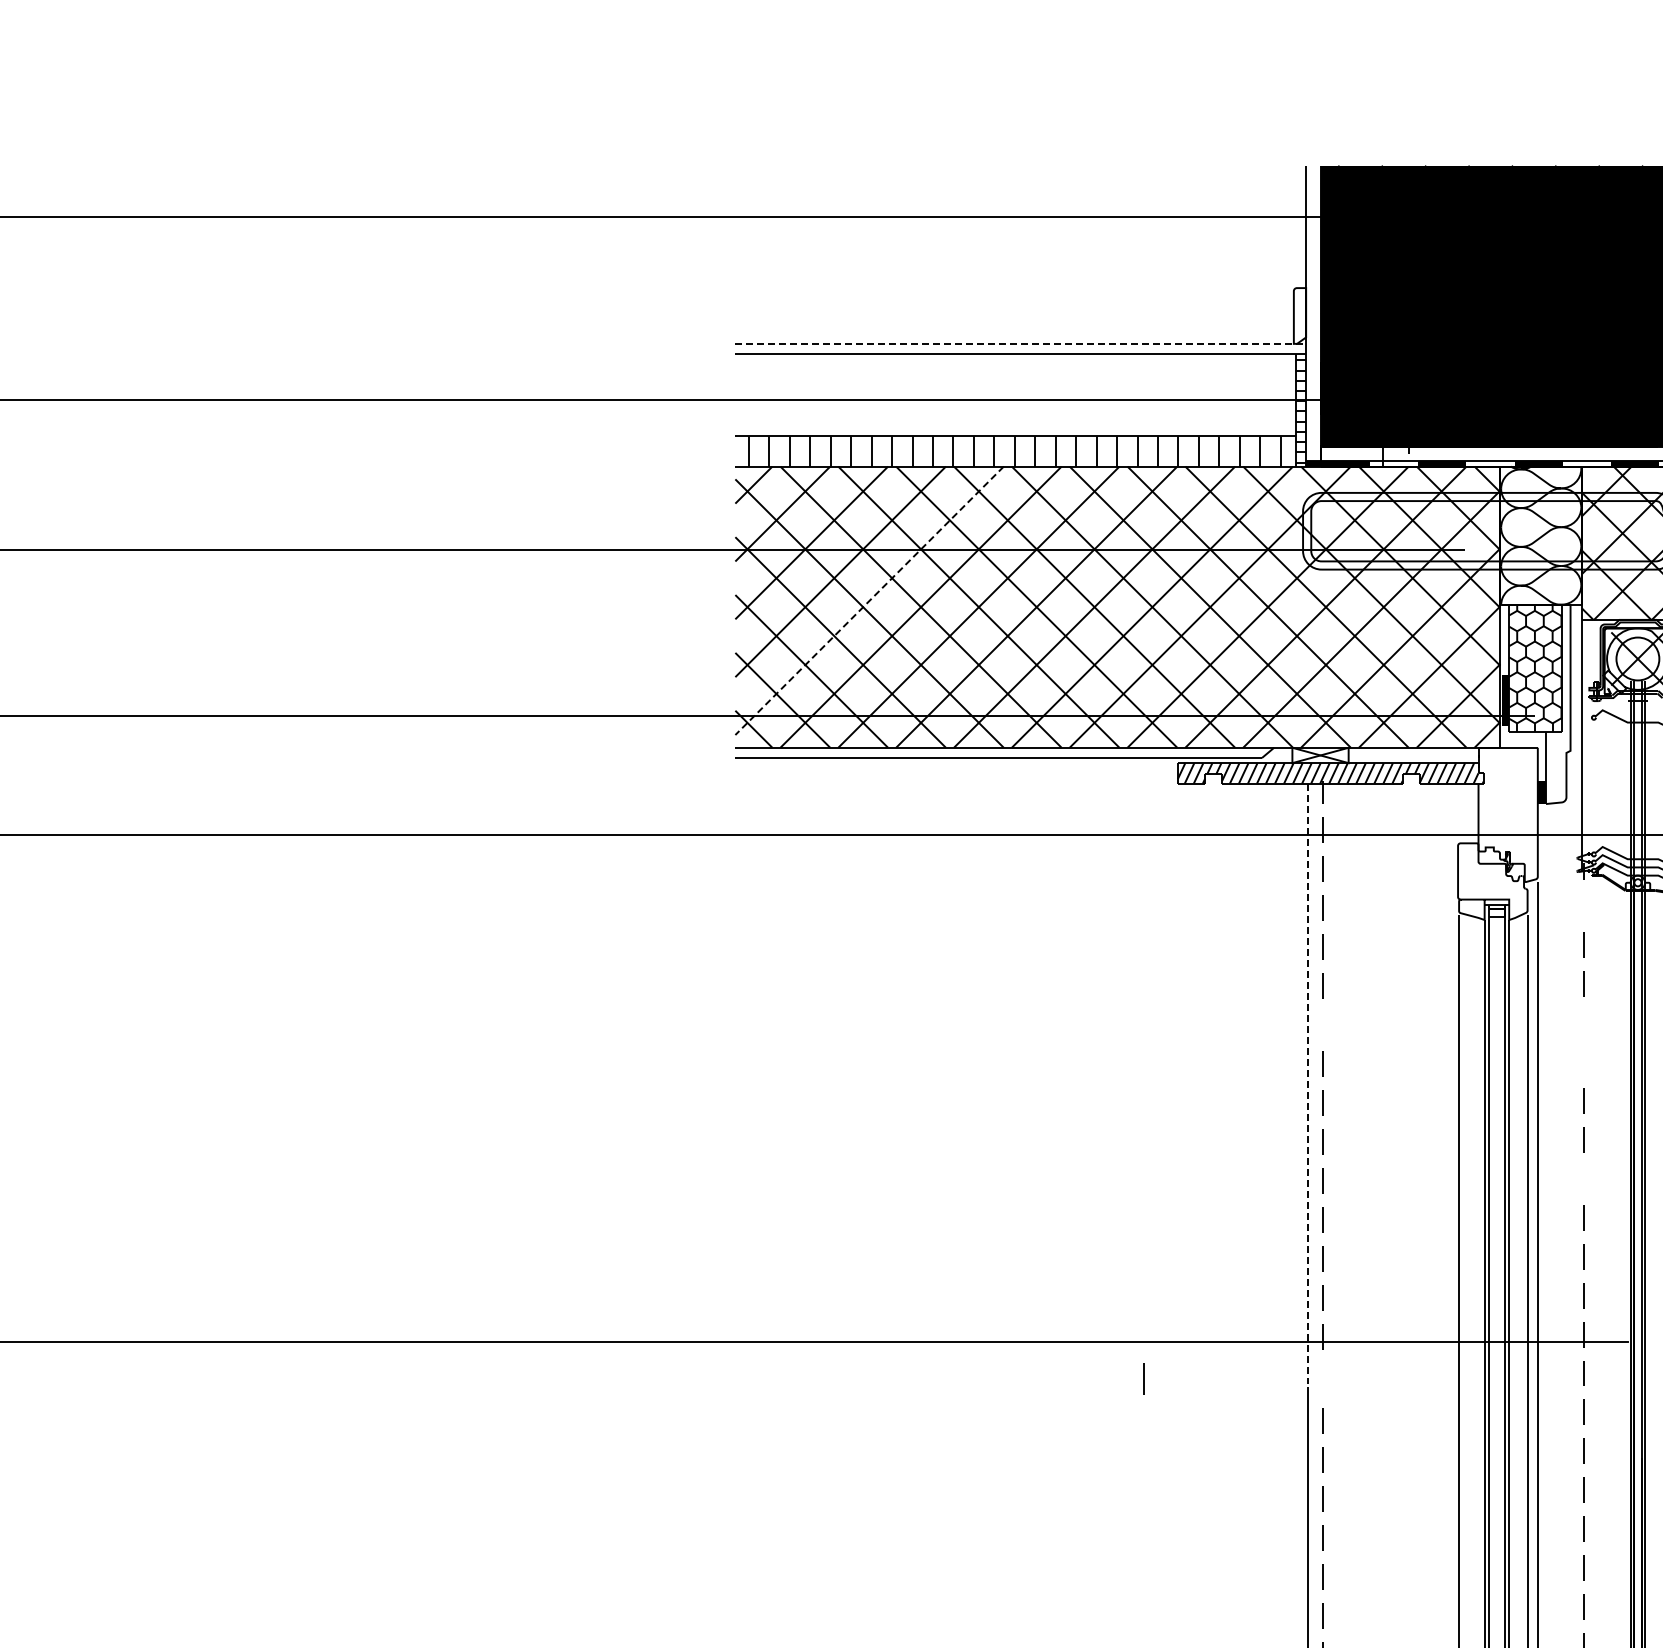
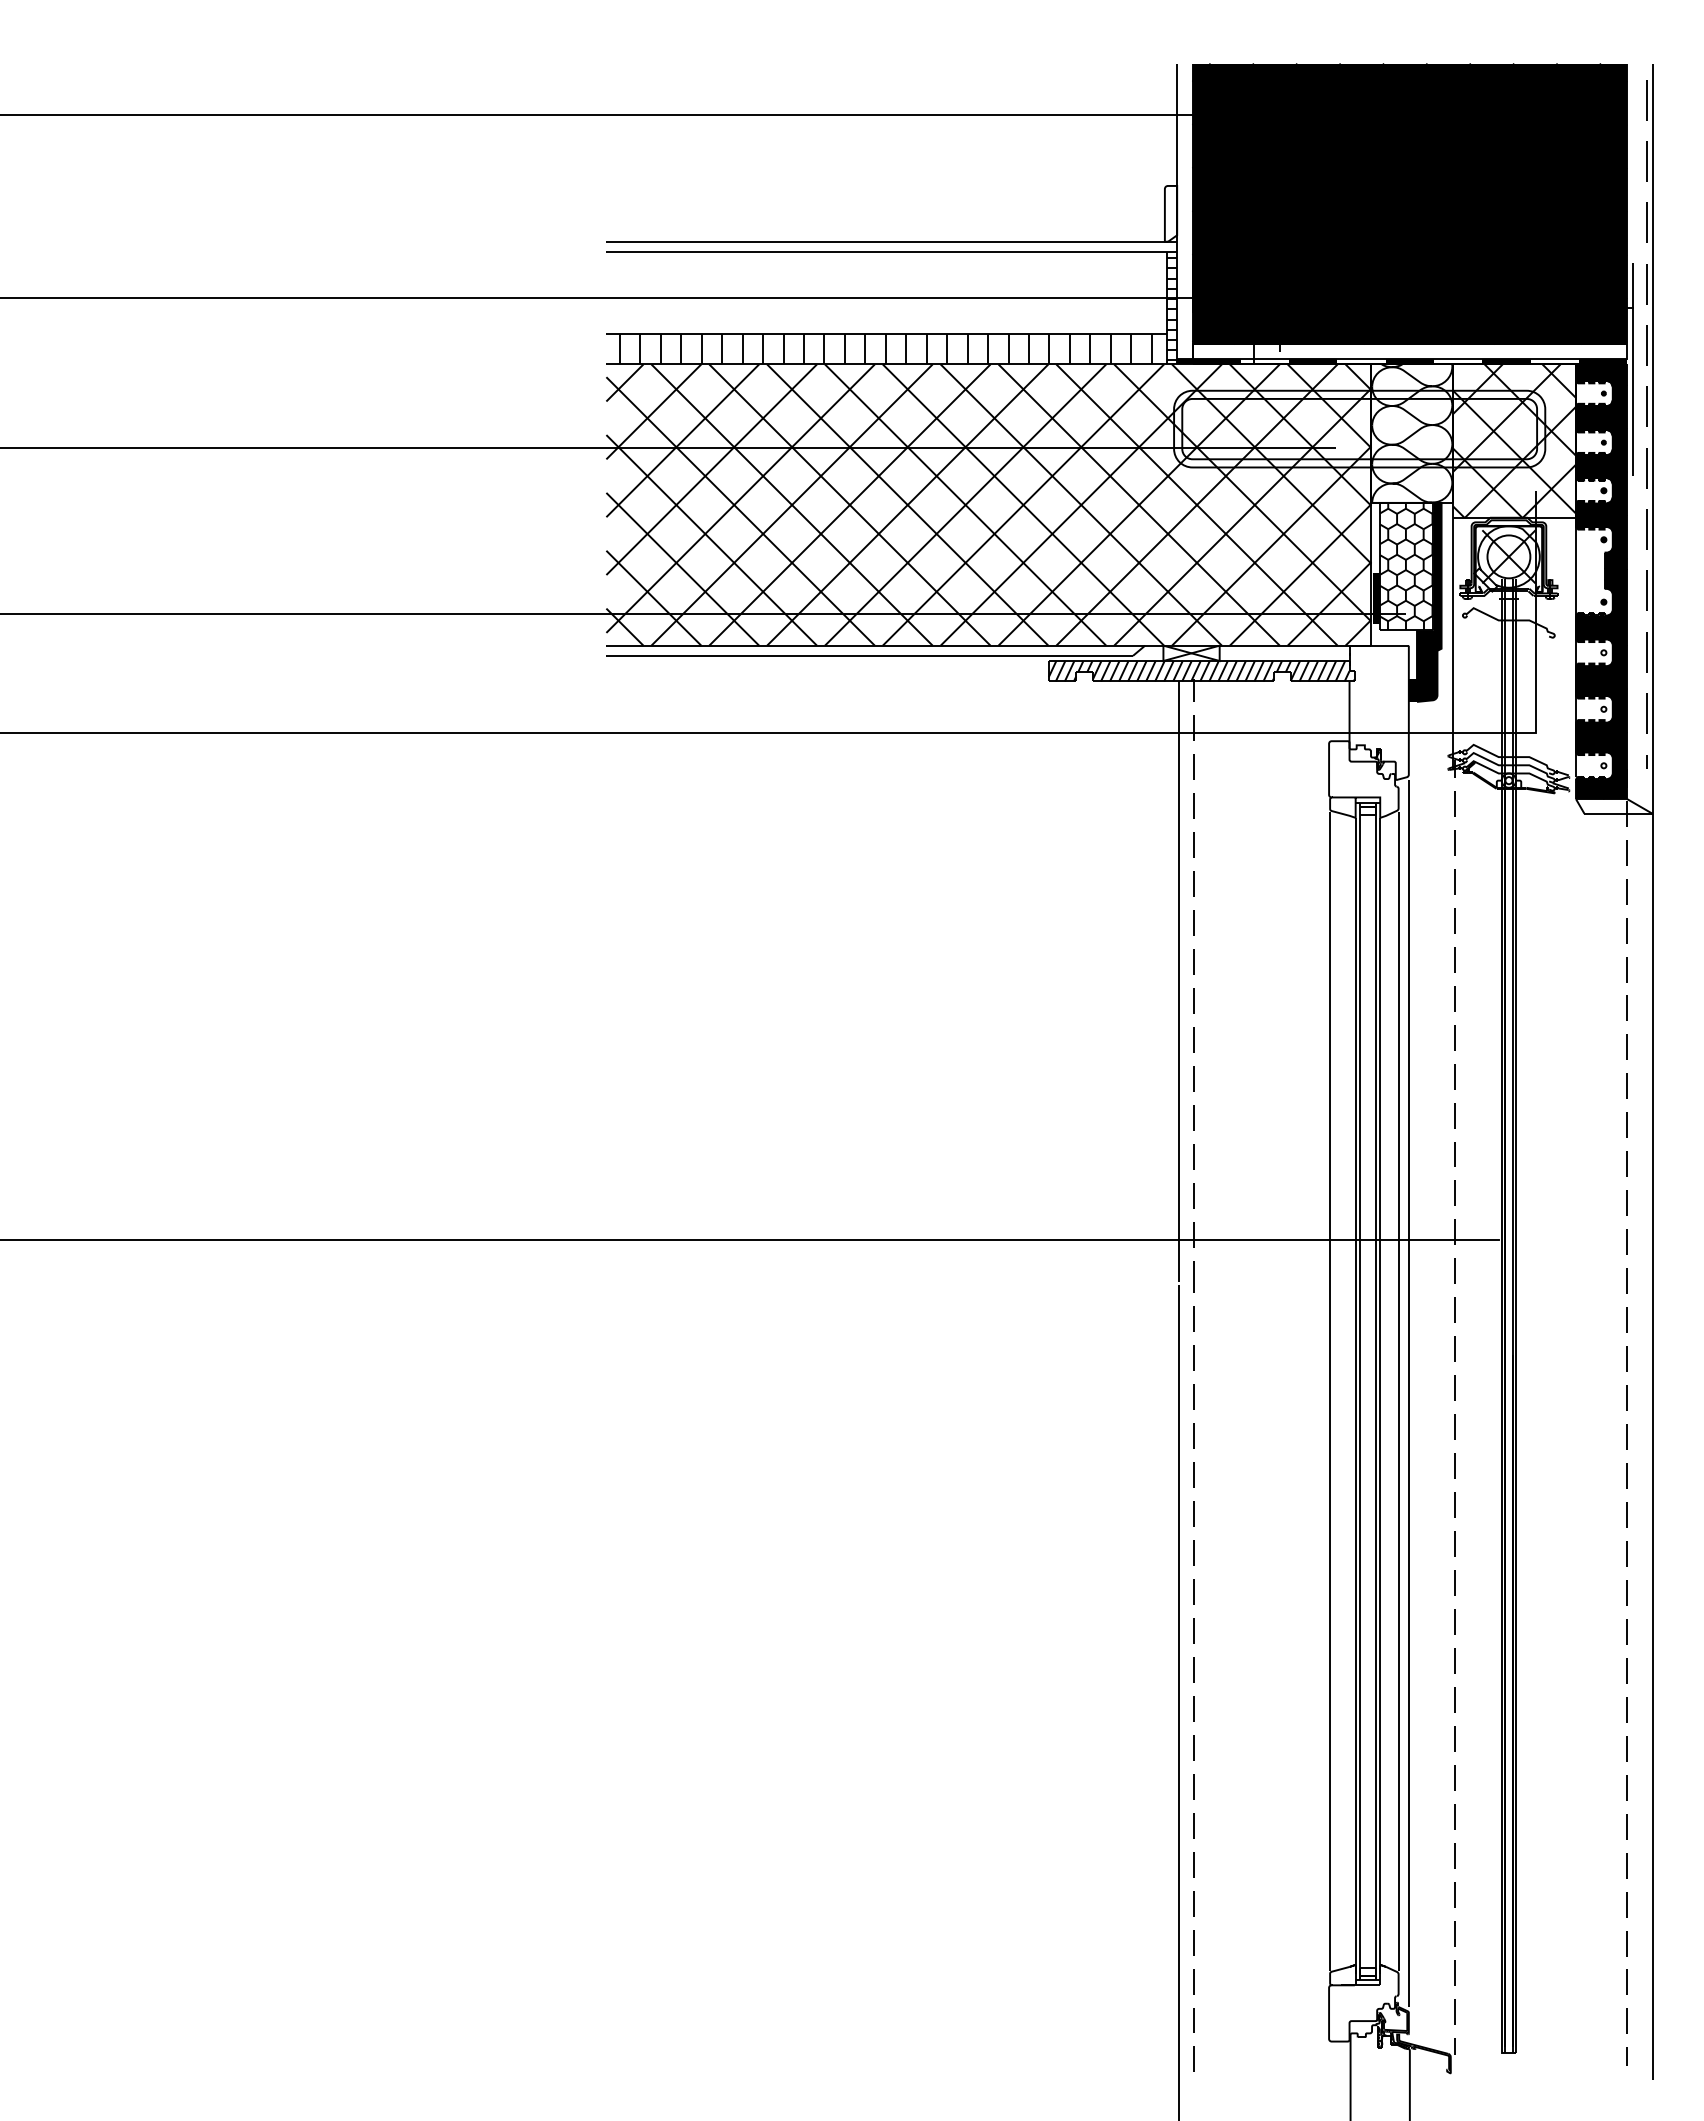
line: (1021, 343) -> (892, 241), dashed -> solid
line: (869, 600) -> (740, 498), dashed -> solid
fill: (1558, 703) -> (1429, 601), added
line: (1583, 905) -> (1454, 803), added
line: (1583, 1022) -> (1454, 920), added
line: (1322, 1024) -> (1193, 922), added
line: (1583, 1061) -> (1454, 959), added
line: (1308, 1084) -> (1179, 982), dashed -> solid
line: (1583, 1178) -> (1454, 1076), added
line: (1143, 1378) -> (1193, 1276), moved

